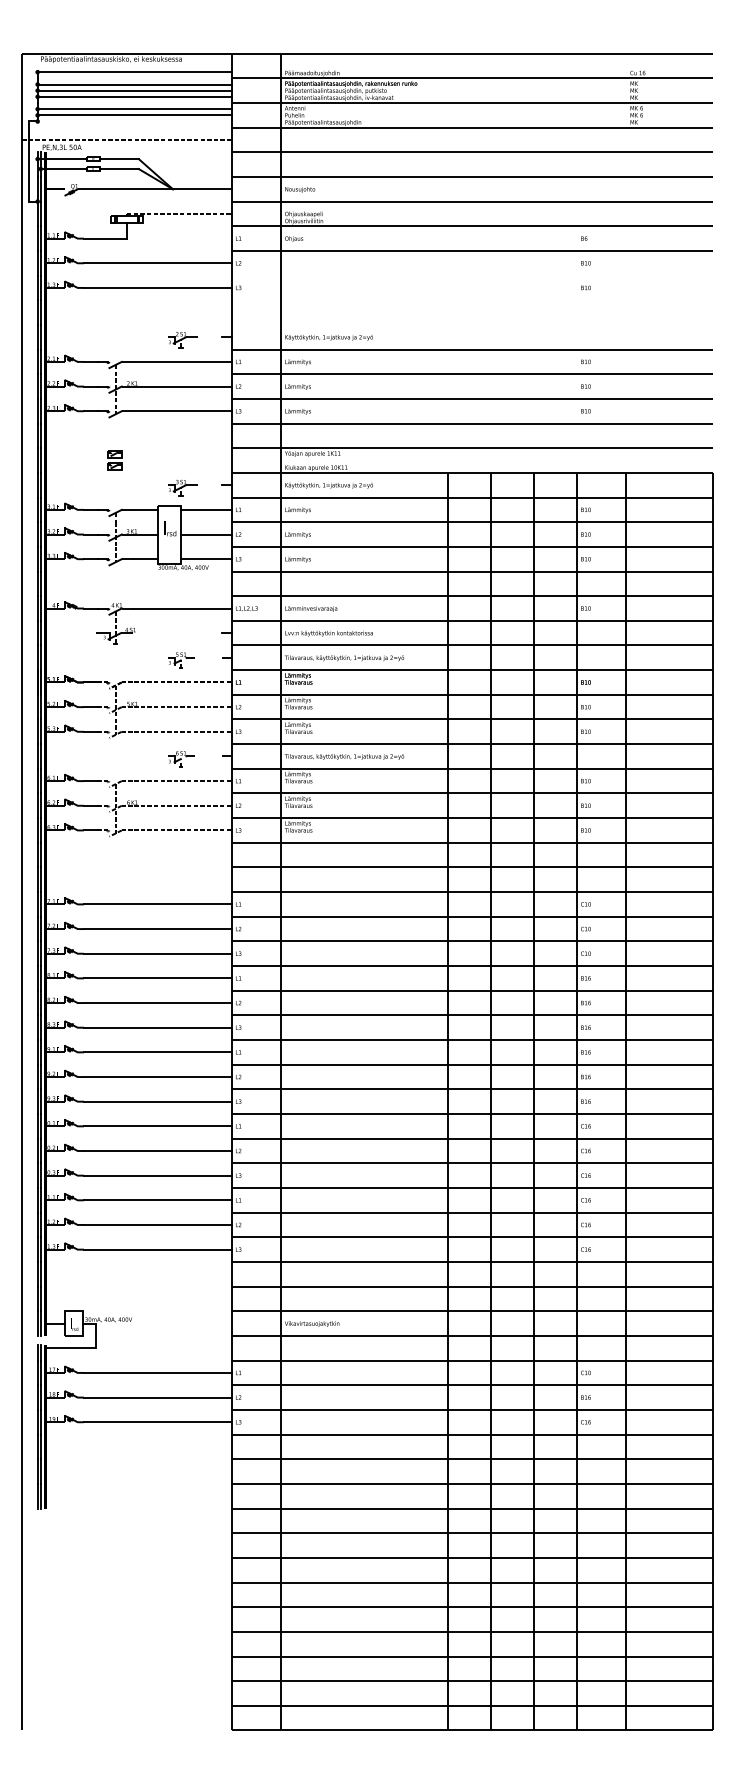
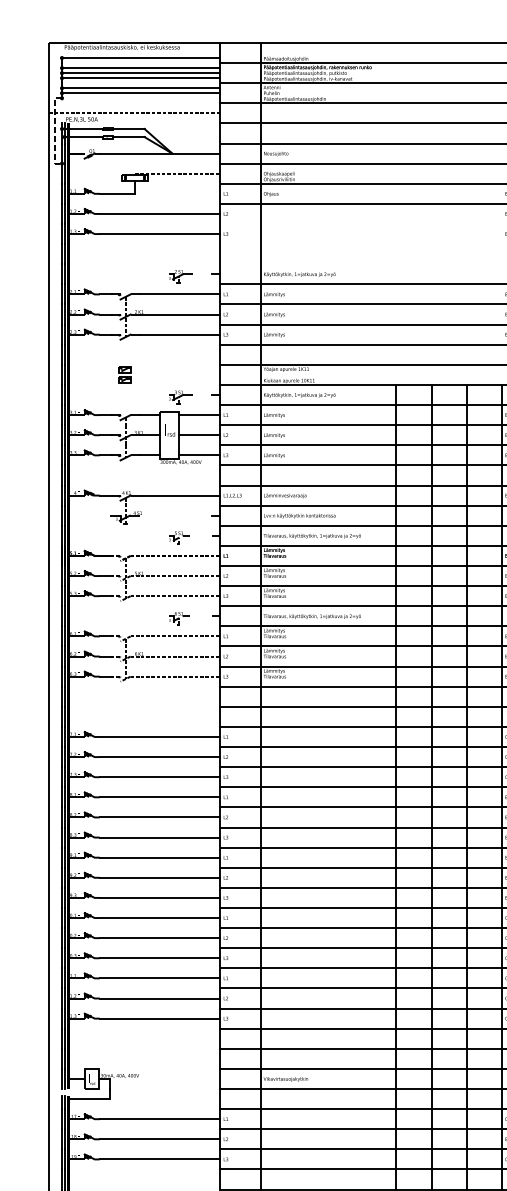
line: (28, 162) -> (54, 131), solid -> dashed

